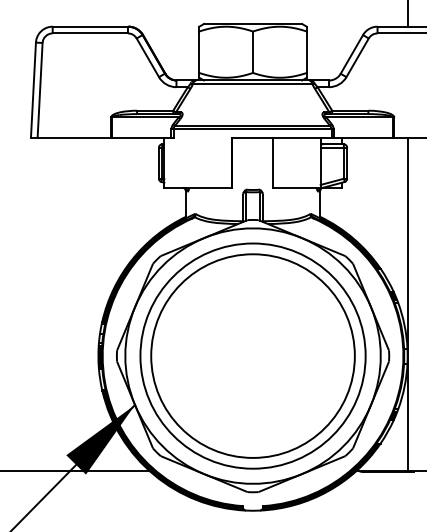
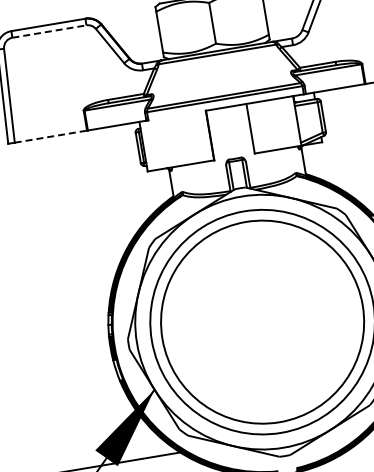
line: (90, 33) -> (49, 31), solid -> dashed
line: (74, 137) -> (51, 136), solid -> dashed

